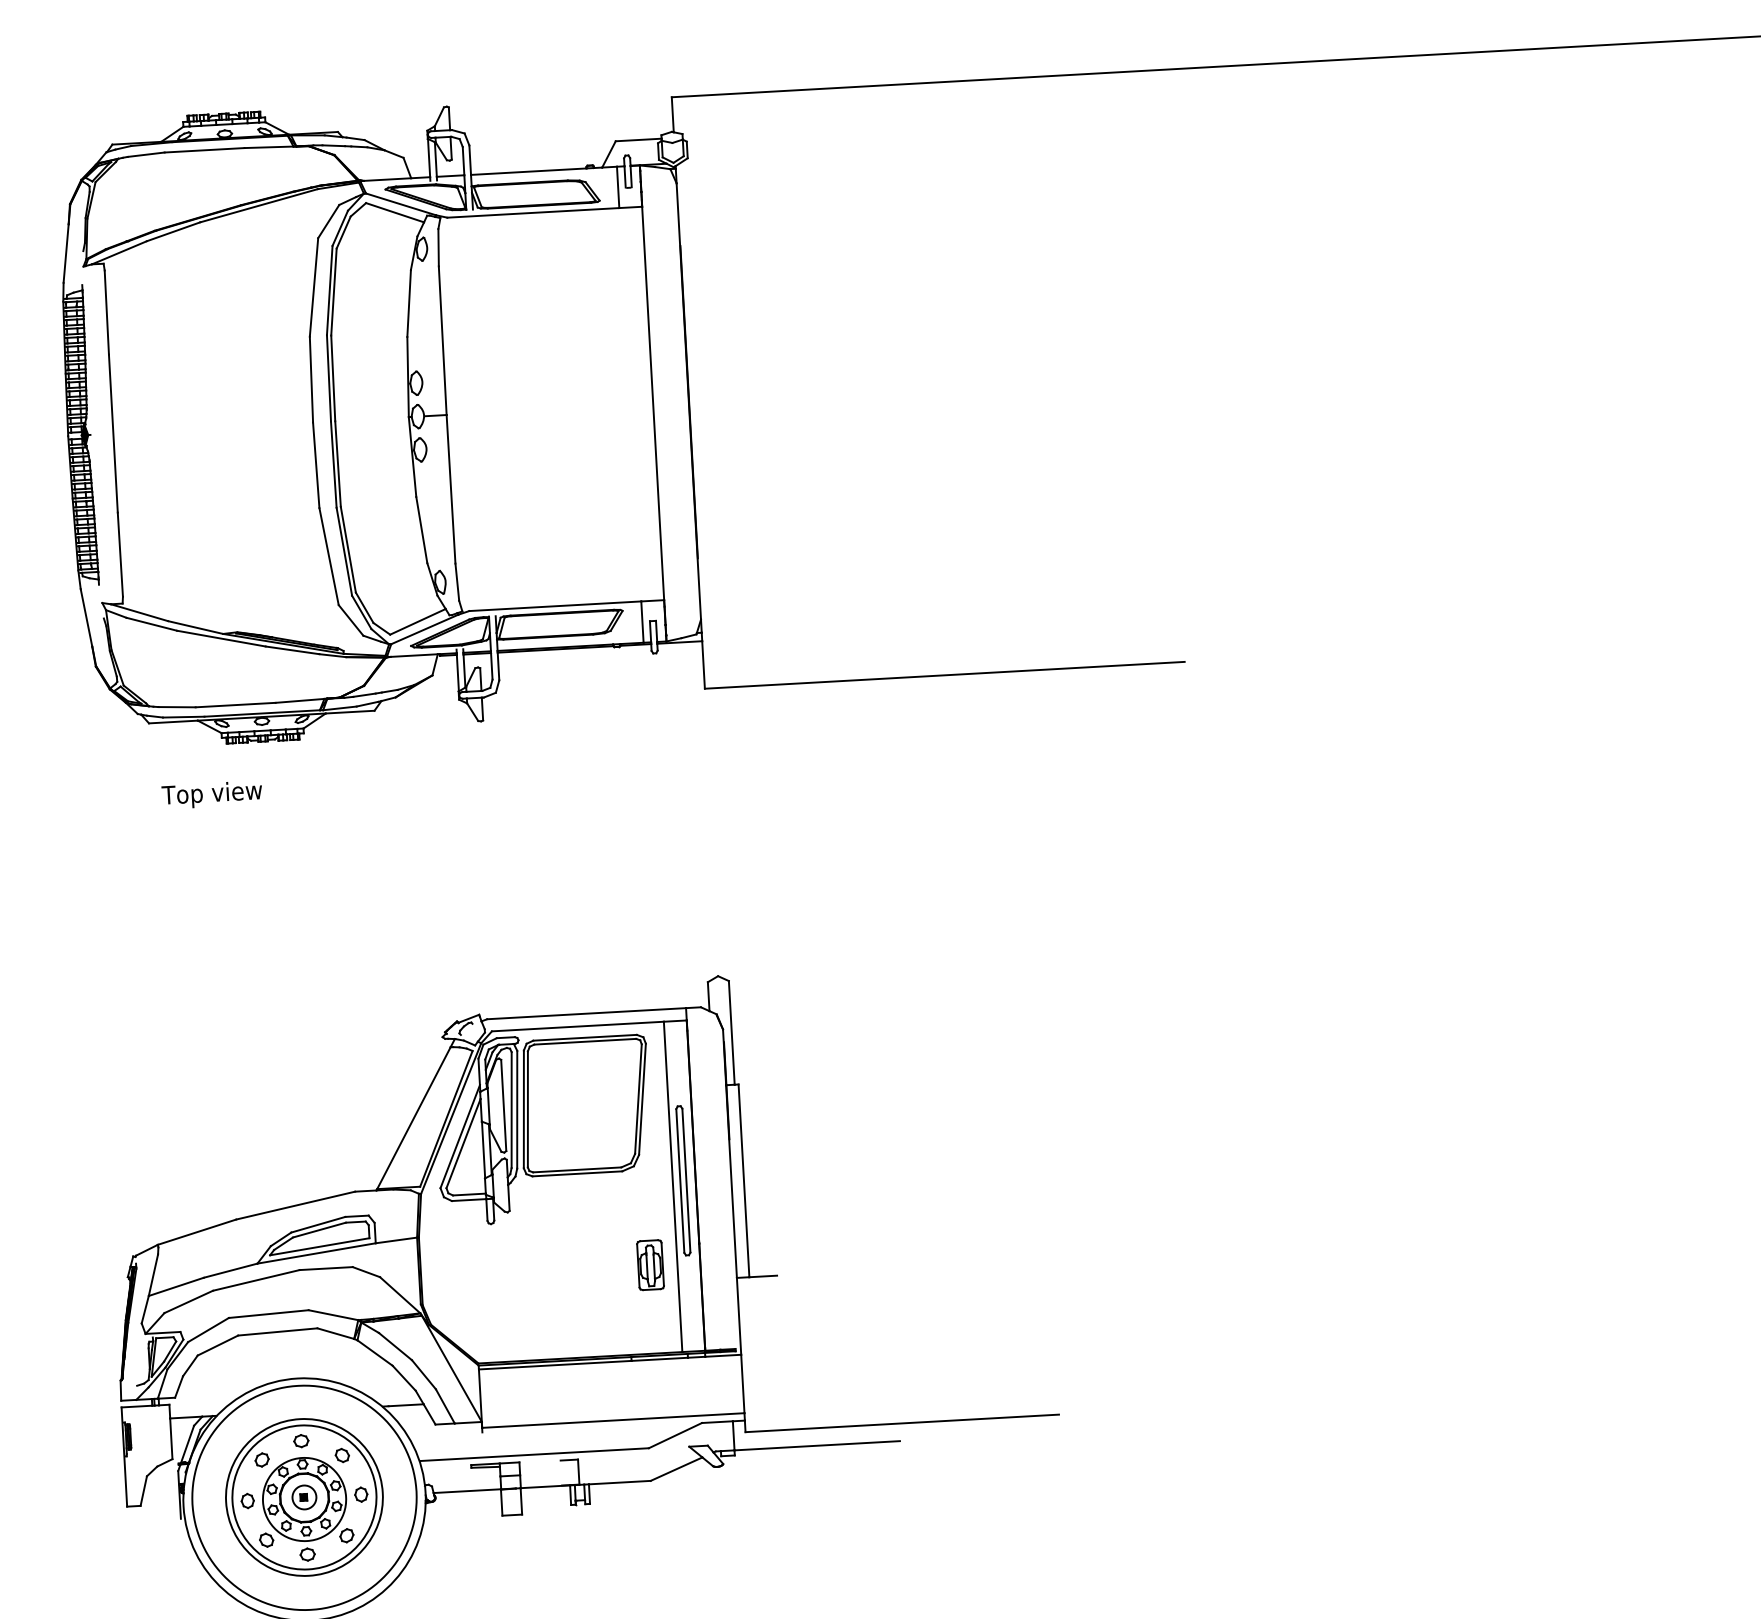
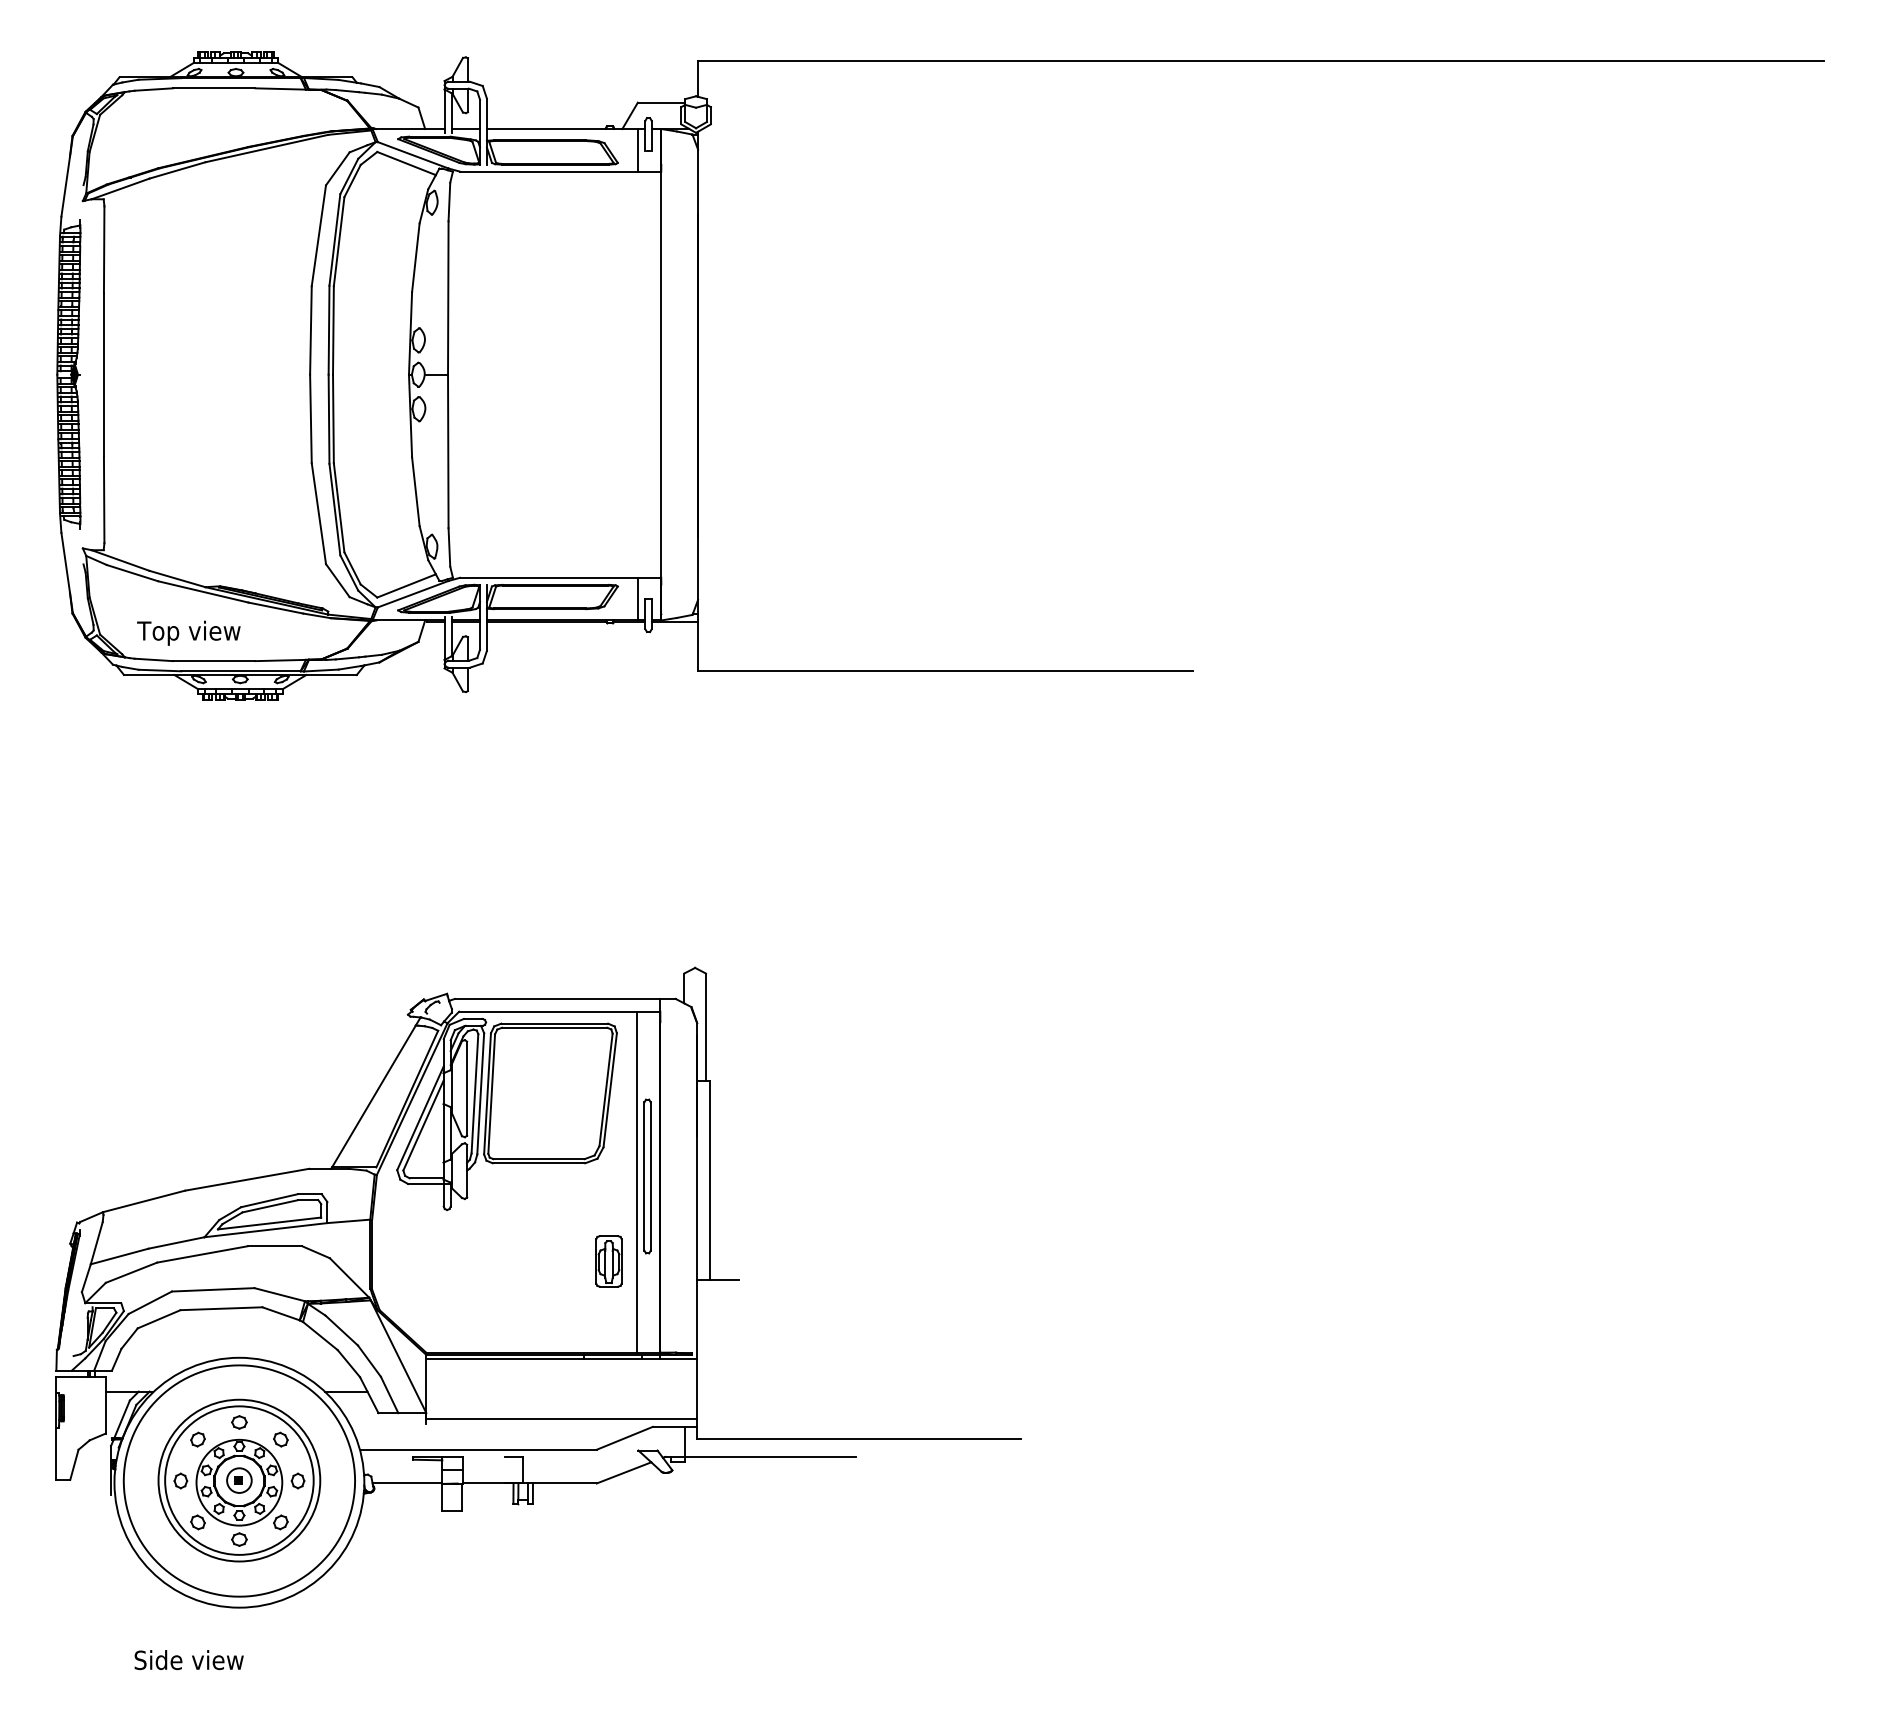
text: (211, 794) -> (188, 632), moved

